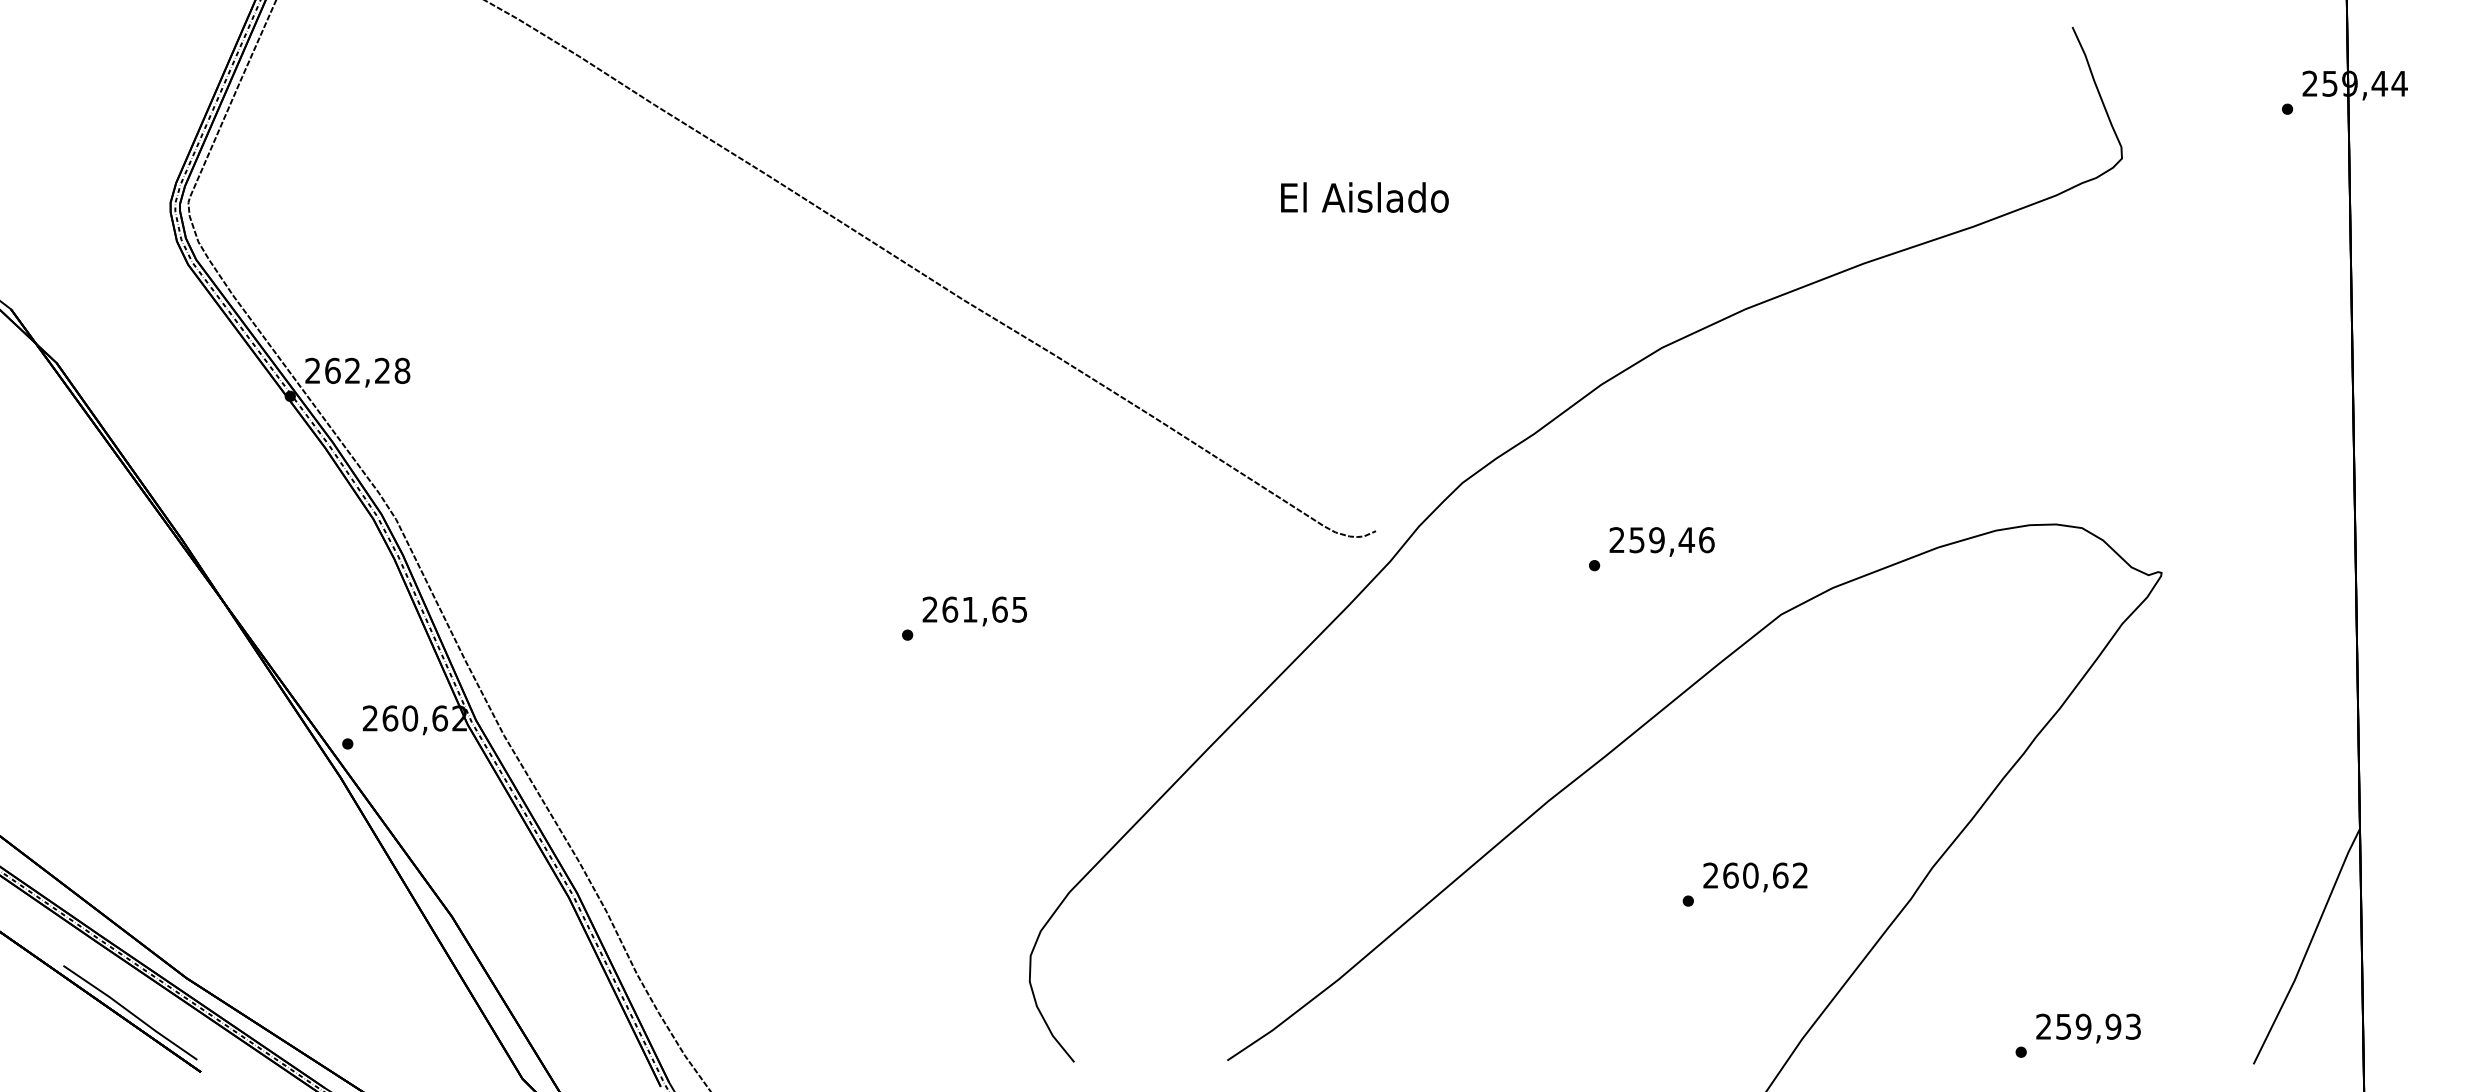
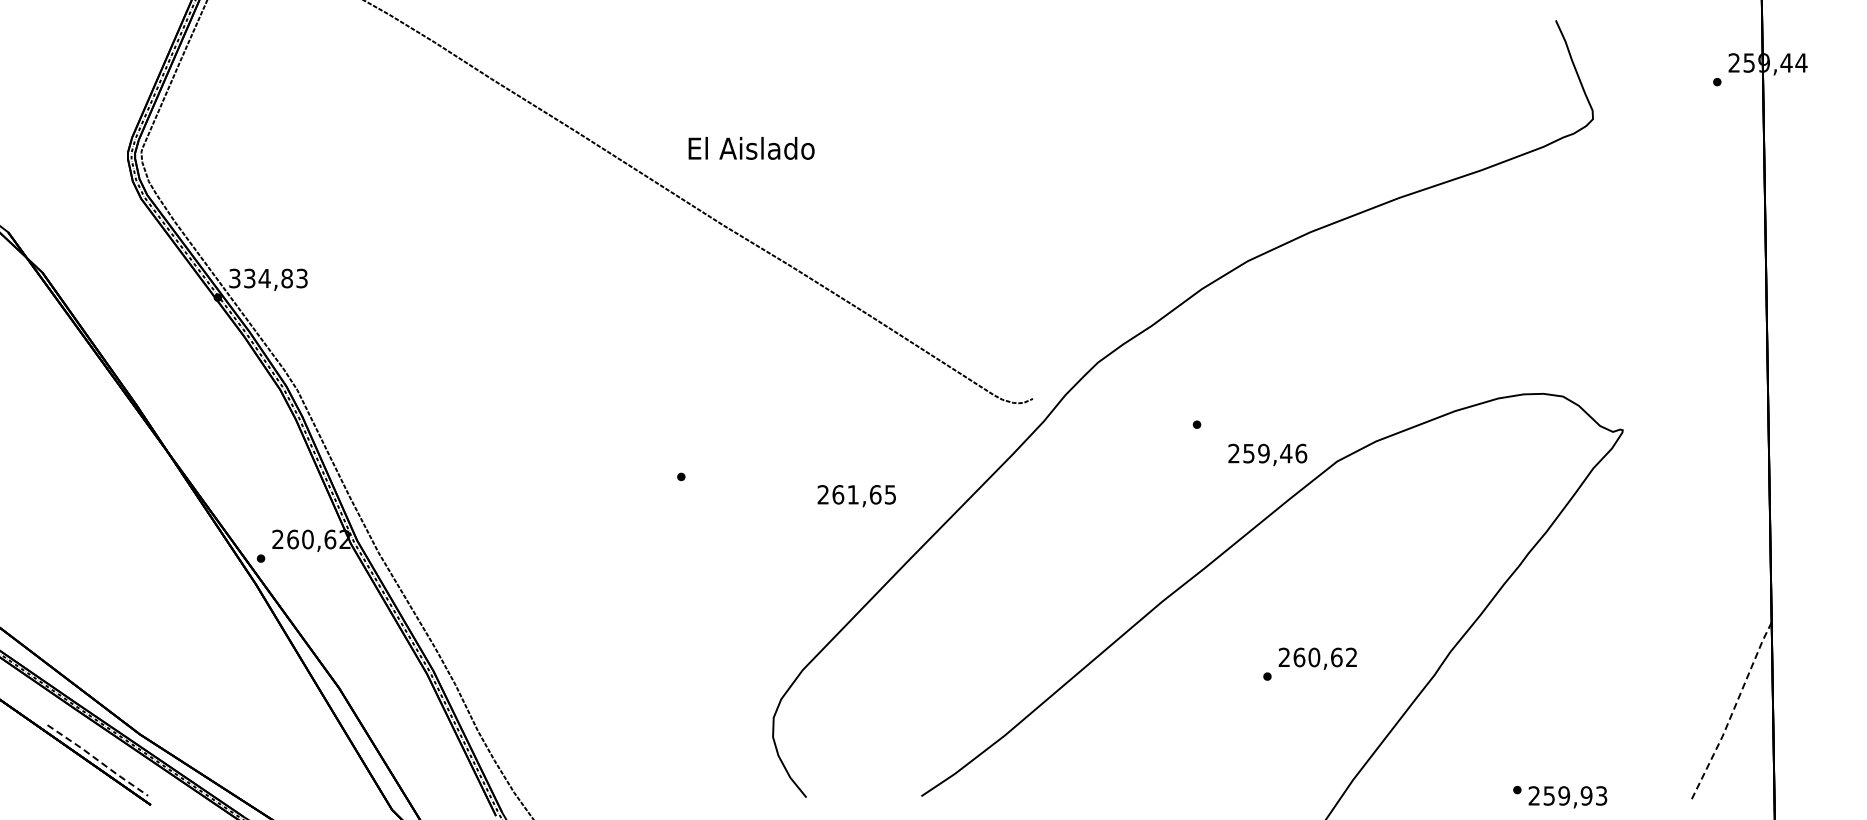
text: (1364, 197) -> (751, 148), moved
text: (357, 370) -> (268, 278), 262,28 -> 334,83
text: (1661, 541) -> (1267, 454), moved
text: (974, 611) -> (856, 496), moved
line: (2309, 947) -> (1733, 711), solid -> dashed
line: (131, 1012) -> (98, 760), solid -> dashed
text: (2087, 1028) -> (1567, 797), moved

